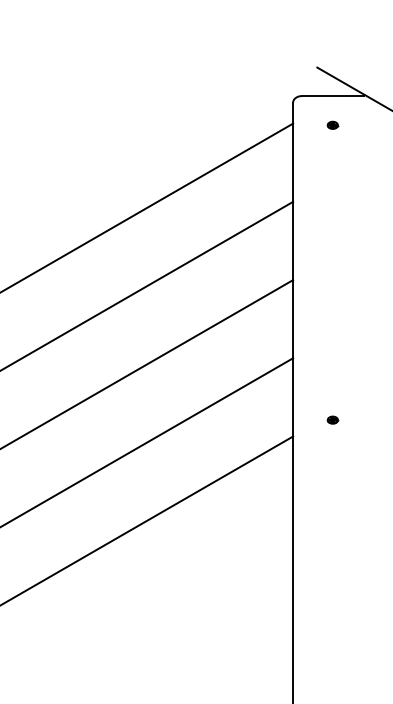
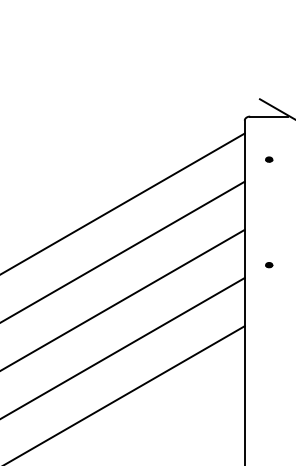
part: (333, 125) -> (269, 159), moved
part: (333, 420) -> (269, 265), moved

